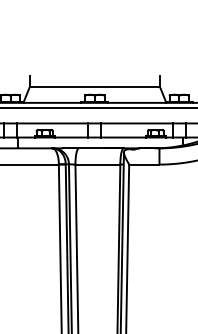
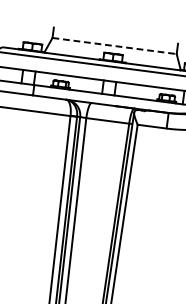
line: (94, 86) -> (114, 45), solid -> dashed

